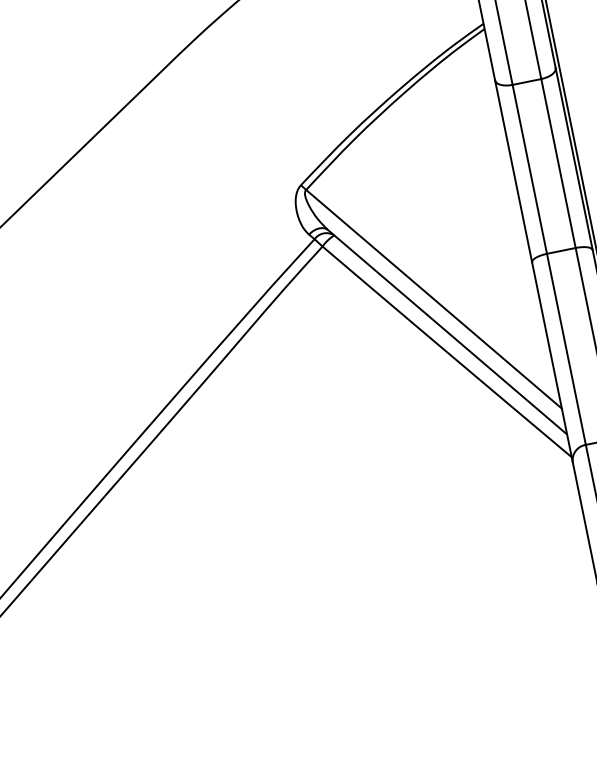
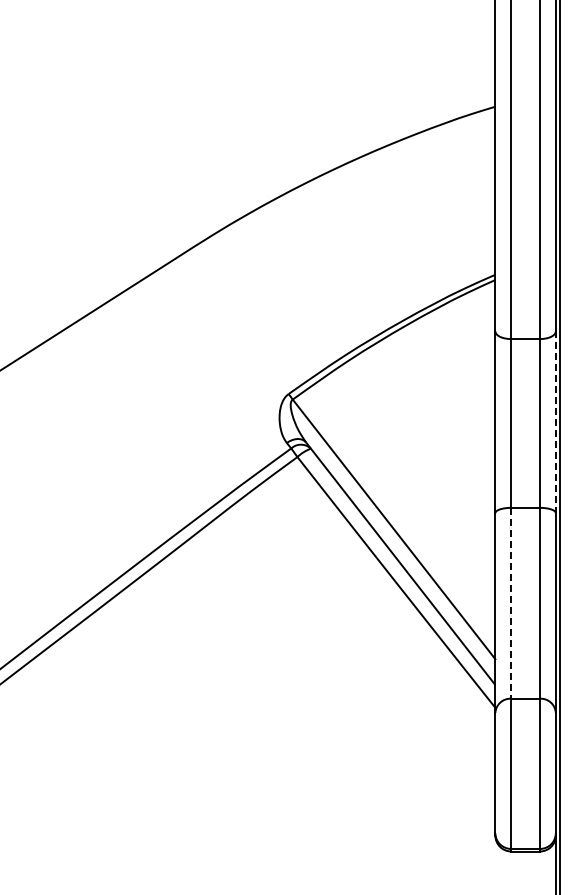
line: (573, 159) -> (555, 422), solid -> dashed
line: (566, 349) -> (511, 603), solid -> dashed

